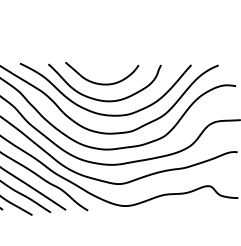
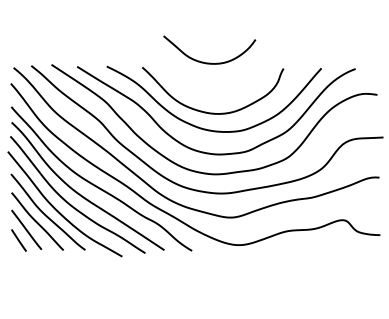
curve: (102, 83) -> (209, 62), moved

